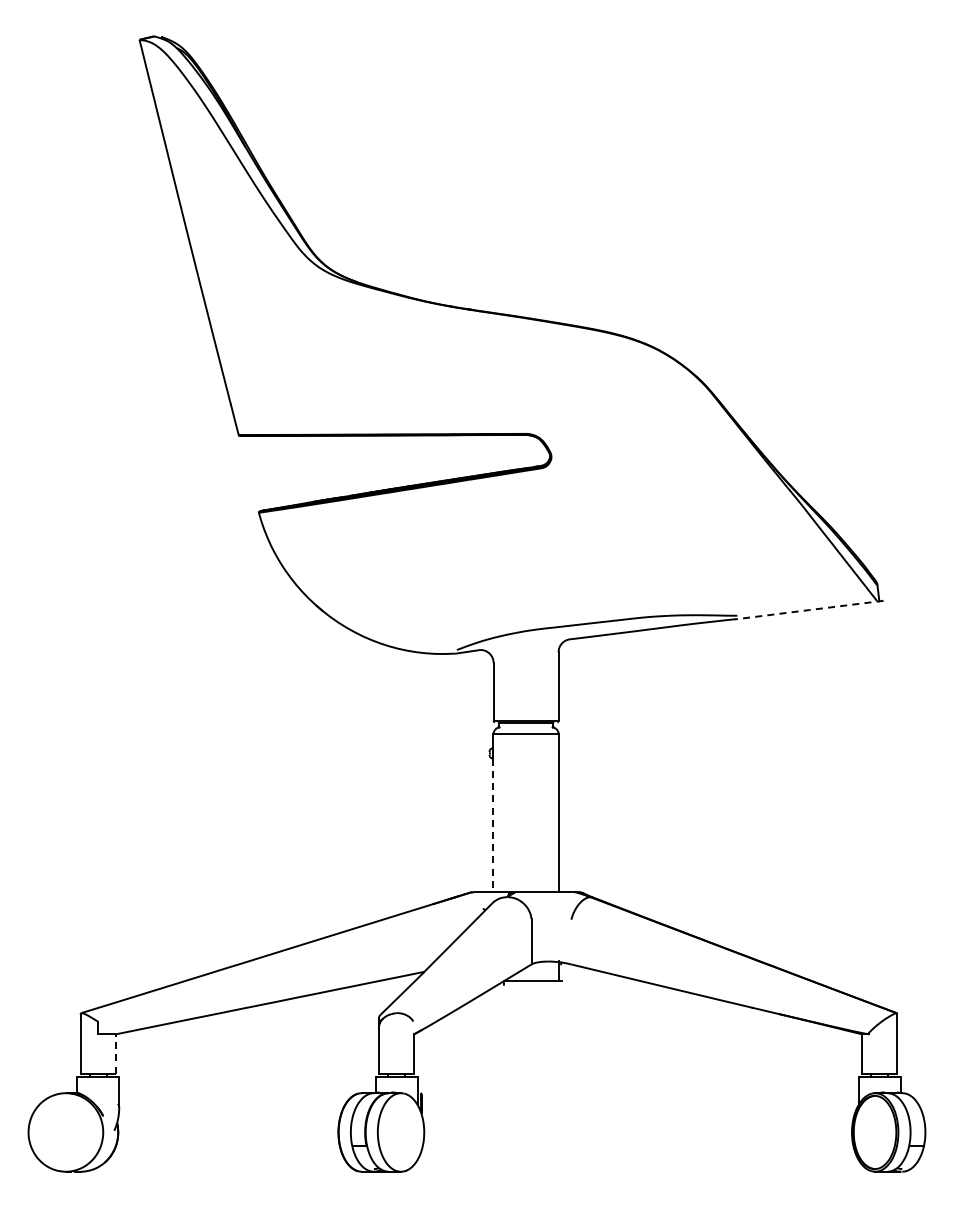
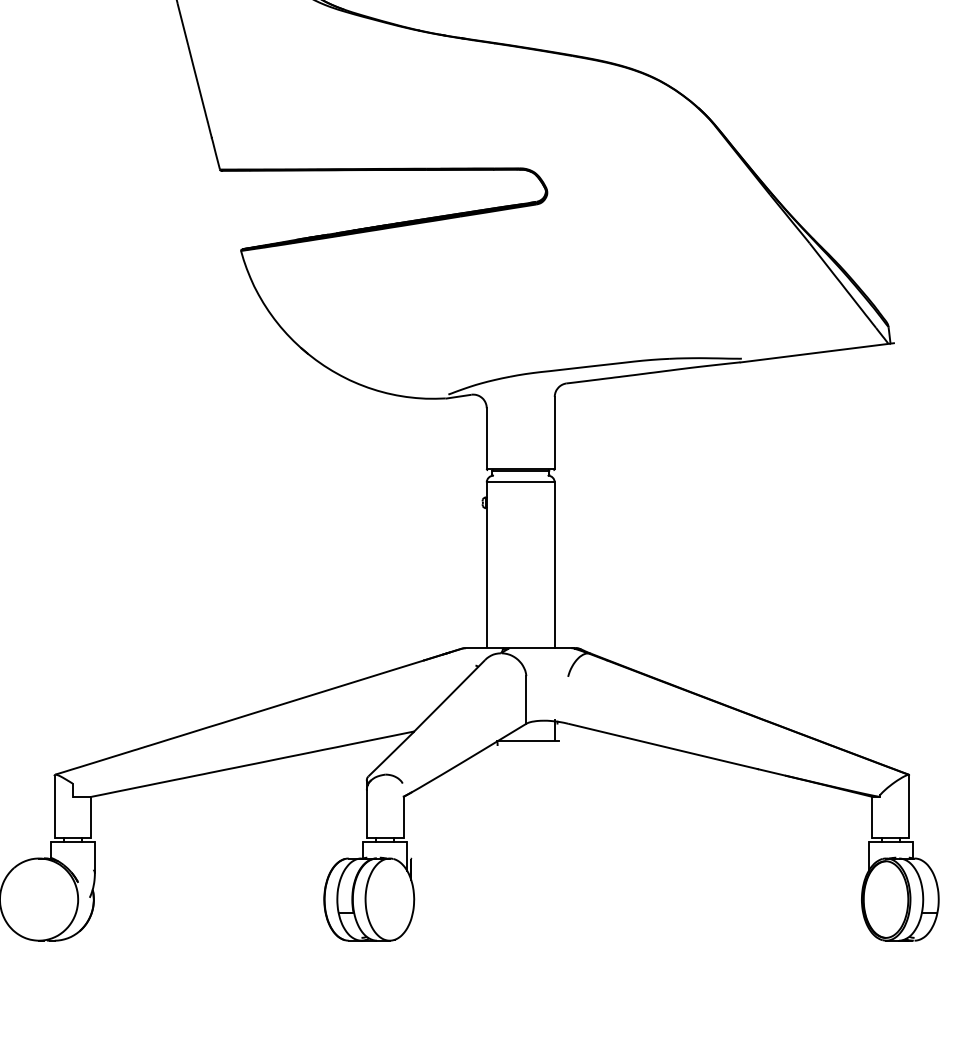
line: (809, 610) -> (817, 353), dashed -> solid
line: (493, 825) -> (486, 578), dashed -> solid
line: (115, 1053) -> (90, 816), dashed -> solid

